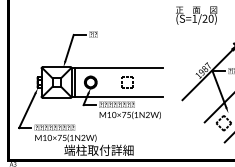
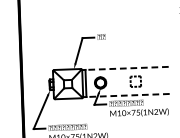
line: (119, 68) -> (127, 68), solid -> dashed
line: (119, 96) -> (128, 95), solid -> dashed

